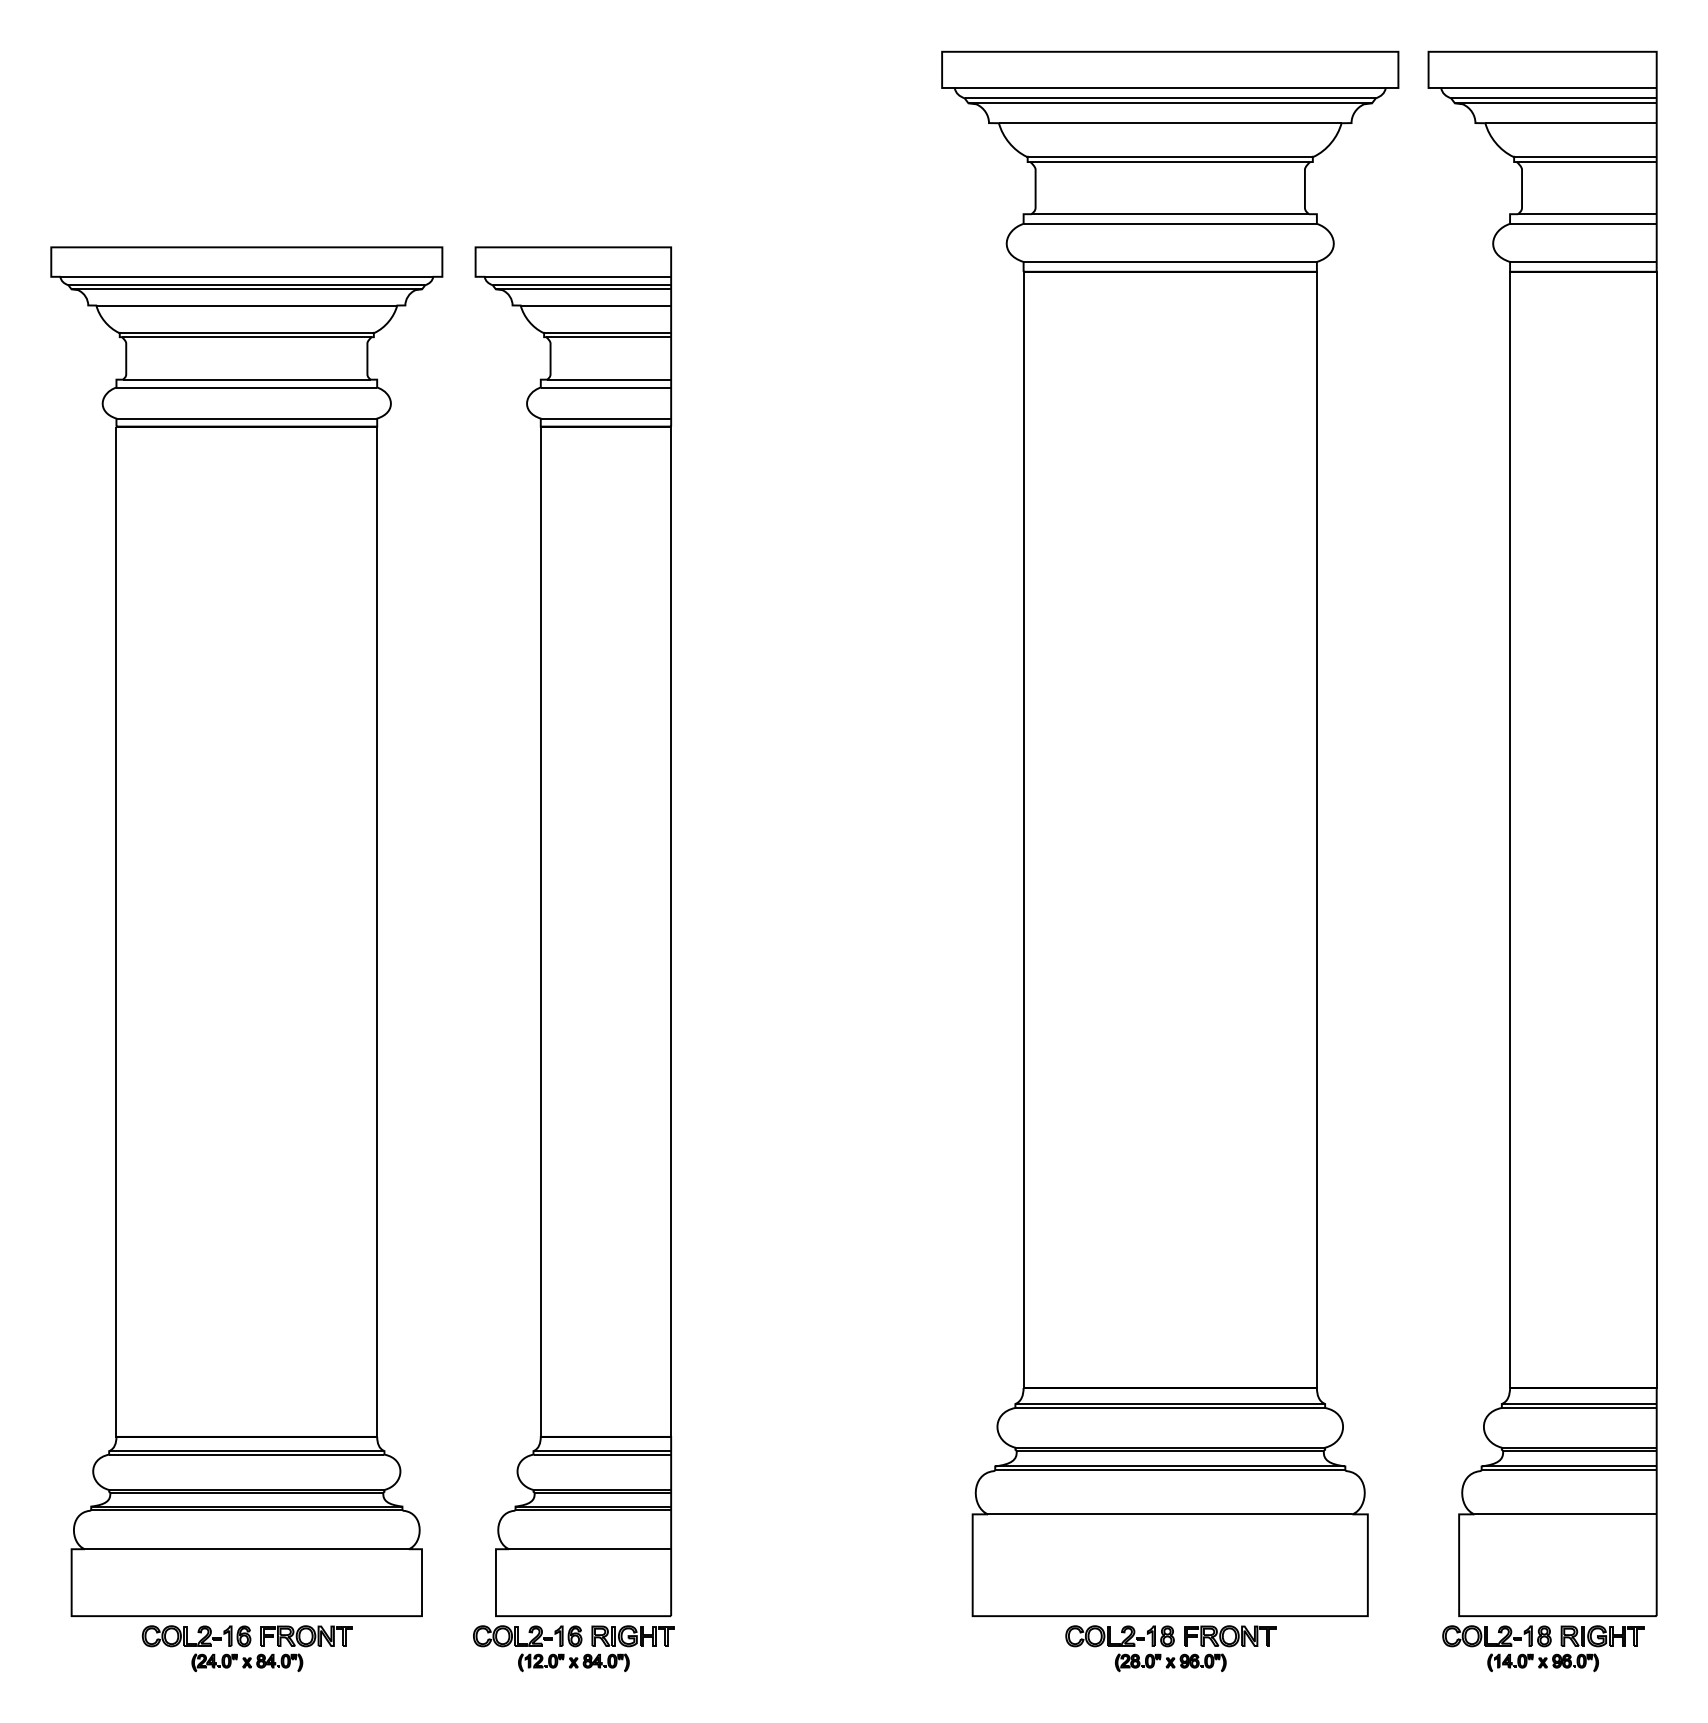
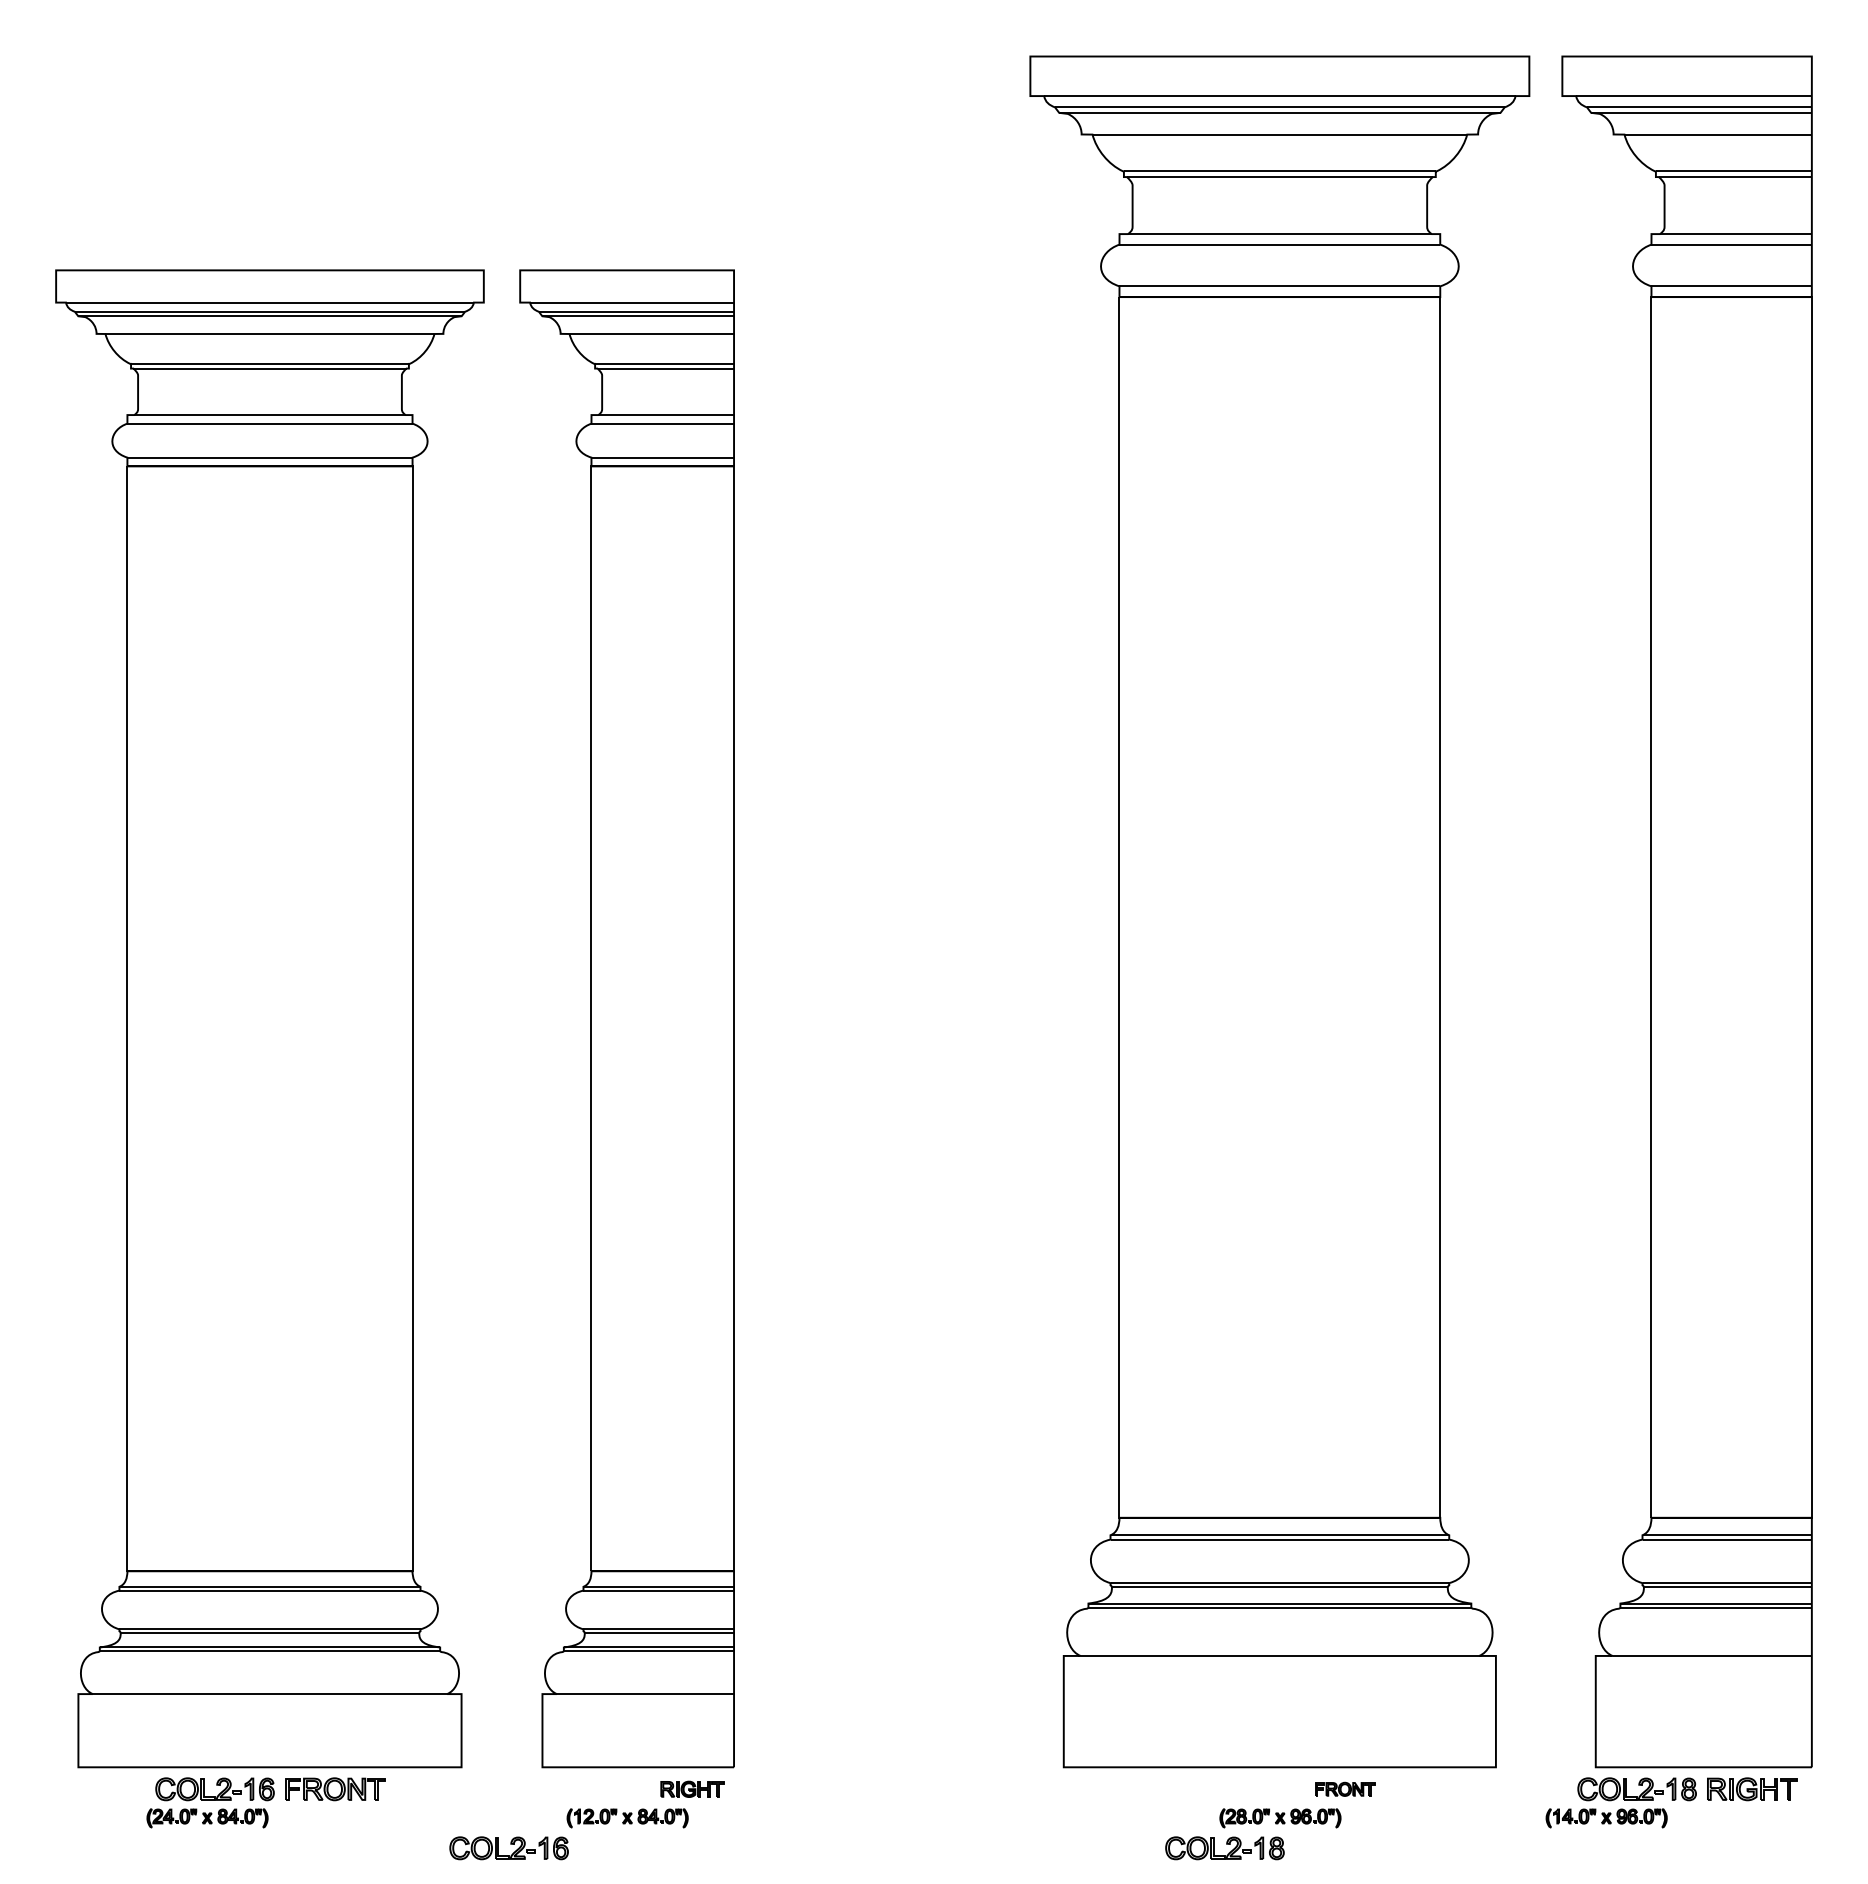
part: (527, 1636) -> (508, 1848), moved
part: (633, 1636) -> (692, 1789), size x0.7
part: (1119, 1636) -> (1224, 1848), moved
part: (1230, 1636) -> (1345, 1789), size x0.6
part: (247, 1662) -> (207, 1818), moved
part: (1543, 1662) -> (1606, 1818), moved

